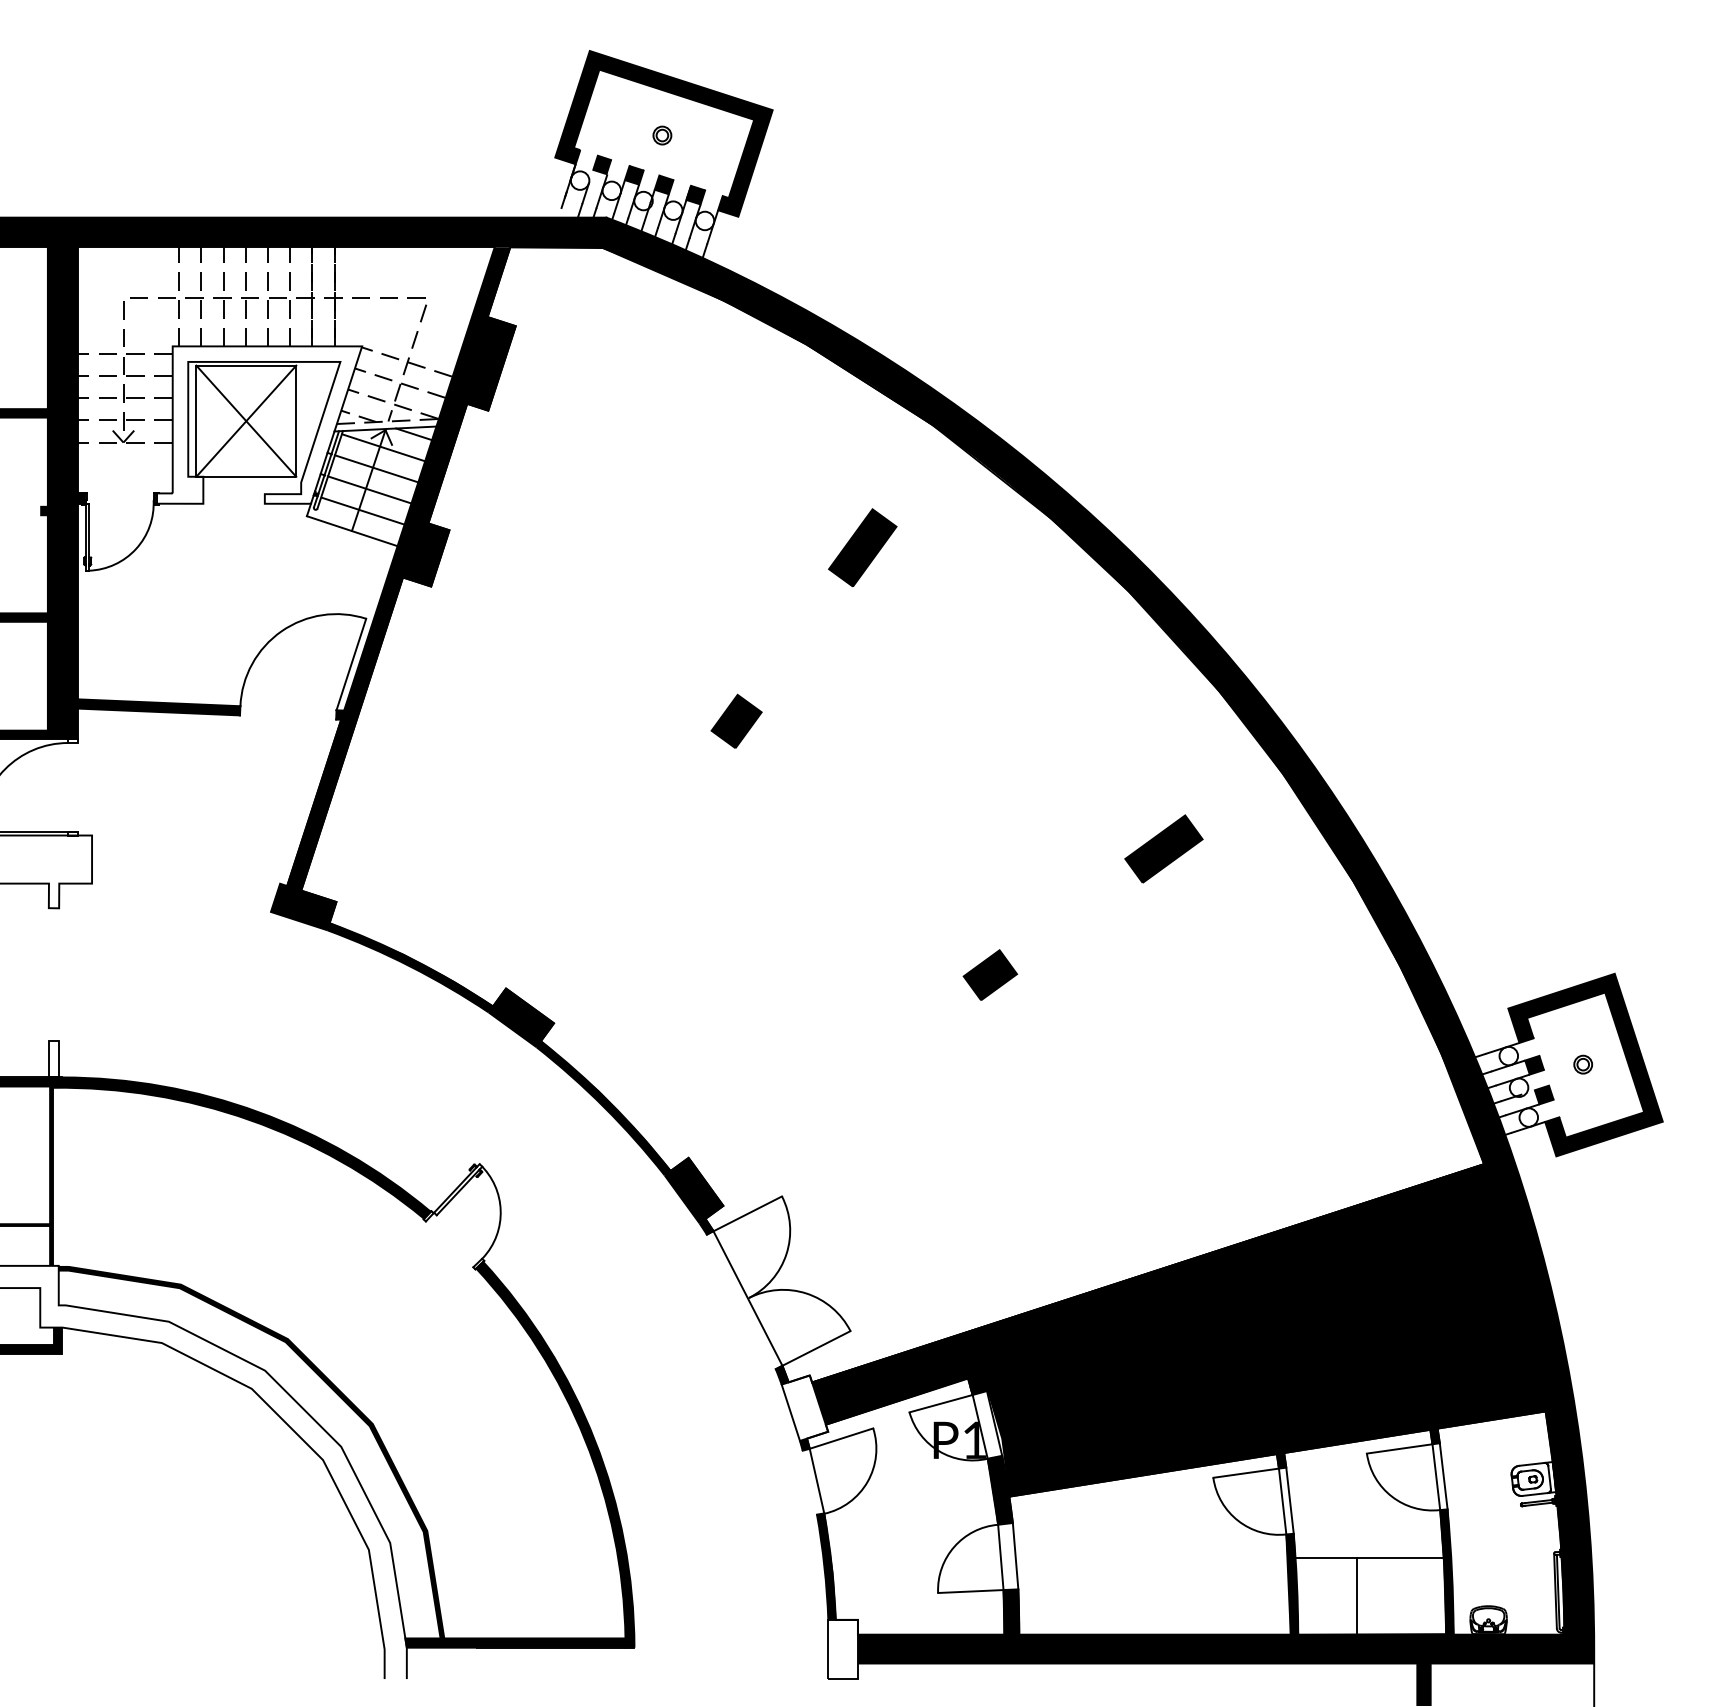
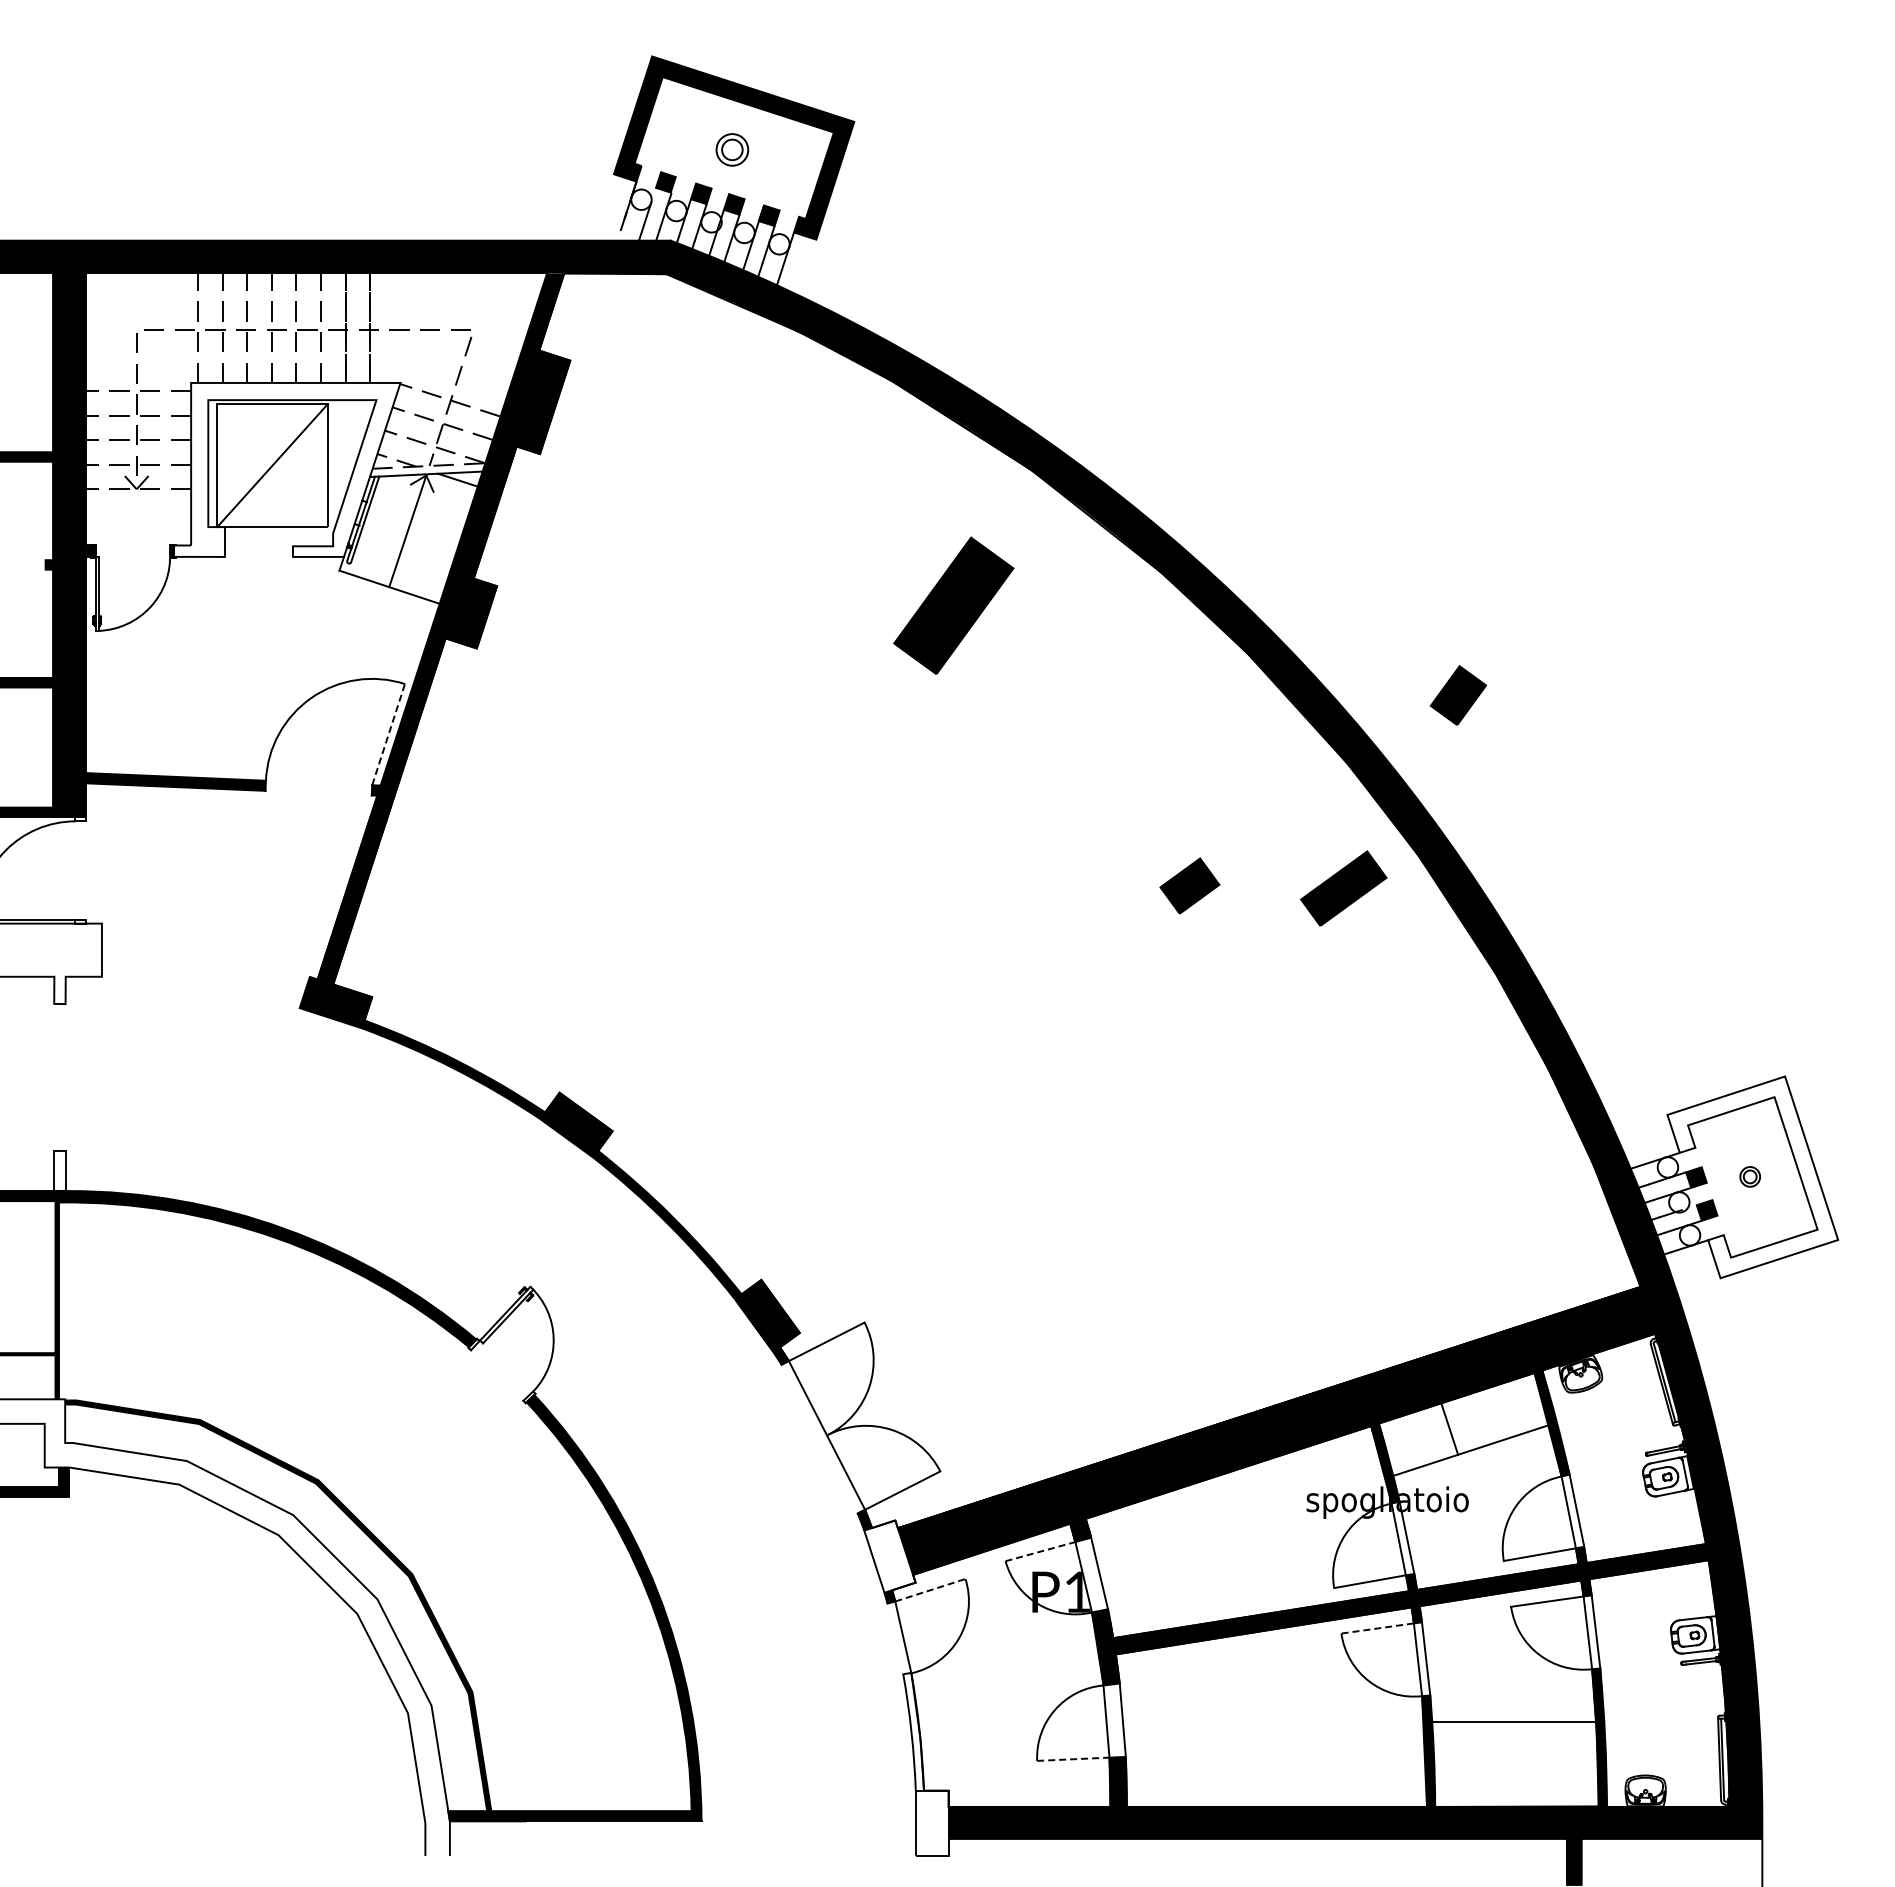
part: (662, 135) -> (732, 149), size x1.6
line: (246, 421) -> (272, 465), removed
line: (382, 447) -> (423, 494), removed
line: (375, 469) -> (415, 518), removed
line: (369, 489) -> (408, 541), removed
line: (362, 510) -> (400, 564), removed
part: (862, 547) -> (953, 605), size x1.6
line: (351, 664) -> (388, 734), solid -> dashed
part: (736, 721) -> (1458, 695), moved
part: (1163, 848) -> (1343, 888), moved
part: (989, 974) -> (1189, 885), moved
fill: (1585, 1065) -> (1752, 1177), removed
fill: (1262, 1343) -> (1395, 1485), removed
line: (941, 1403) -> (1040, 1551), solid -> dashed
line: (841, 1438) -> (930, 1590), solid -> dashed
line: (1246, 1473) -> (1377, 1628), solid -> dashed
fill: (826, 1566) -> (913, 1731), removed
line: (970, 1591) -> (1073, 1759), solid -> dashed
line: (1357, 1595) -> (1500, 1763), removed

